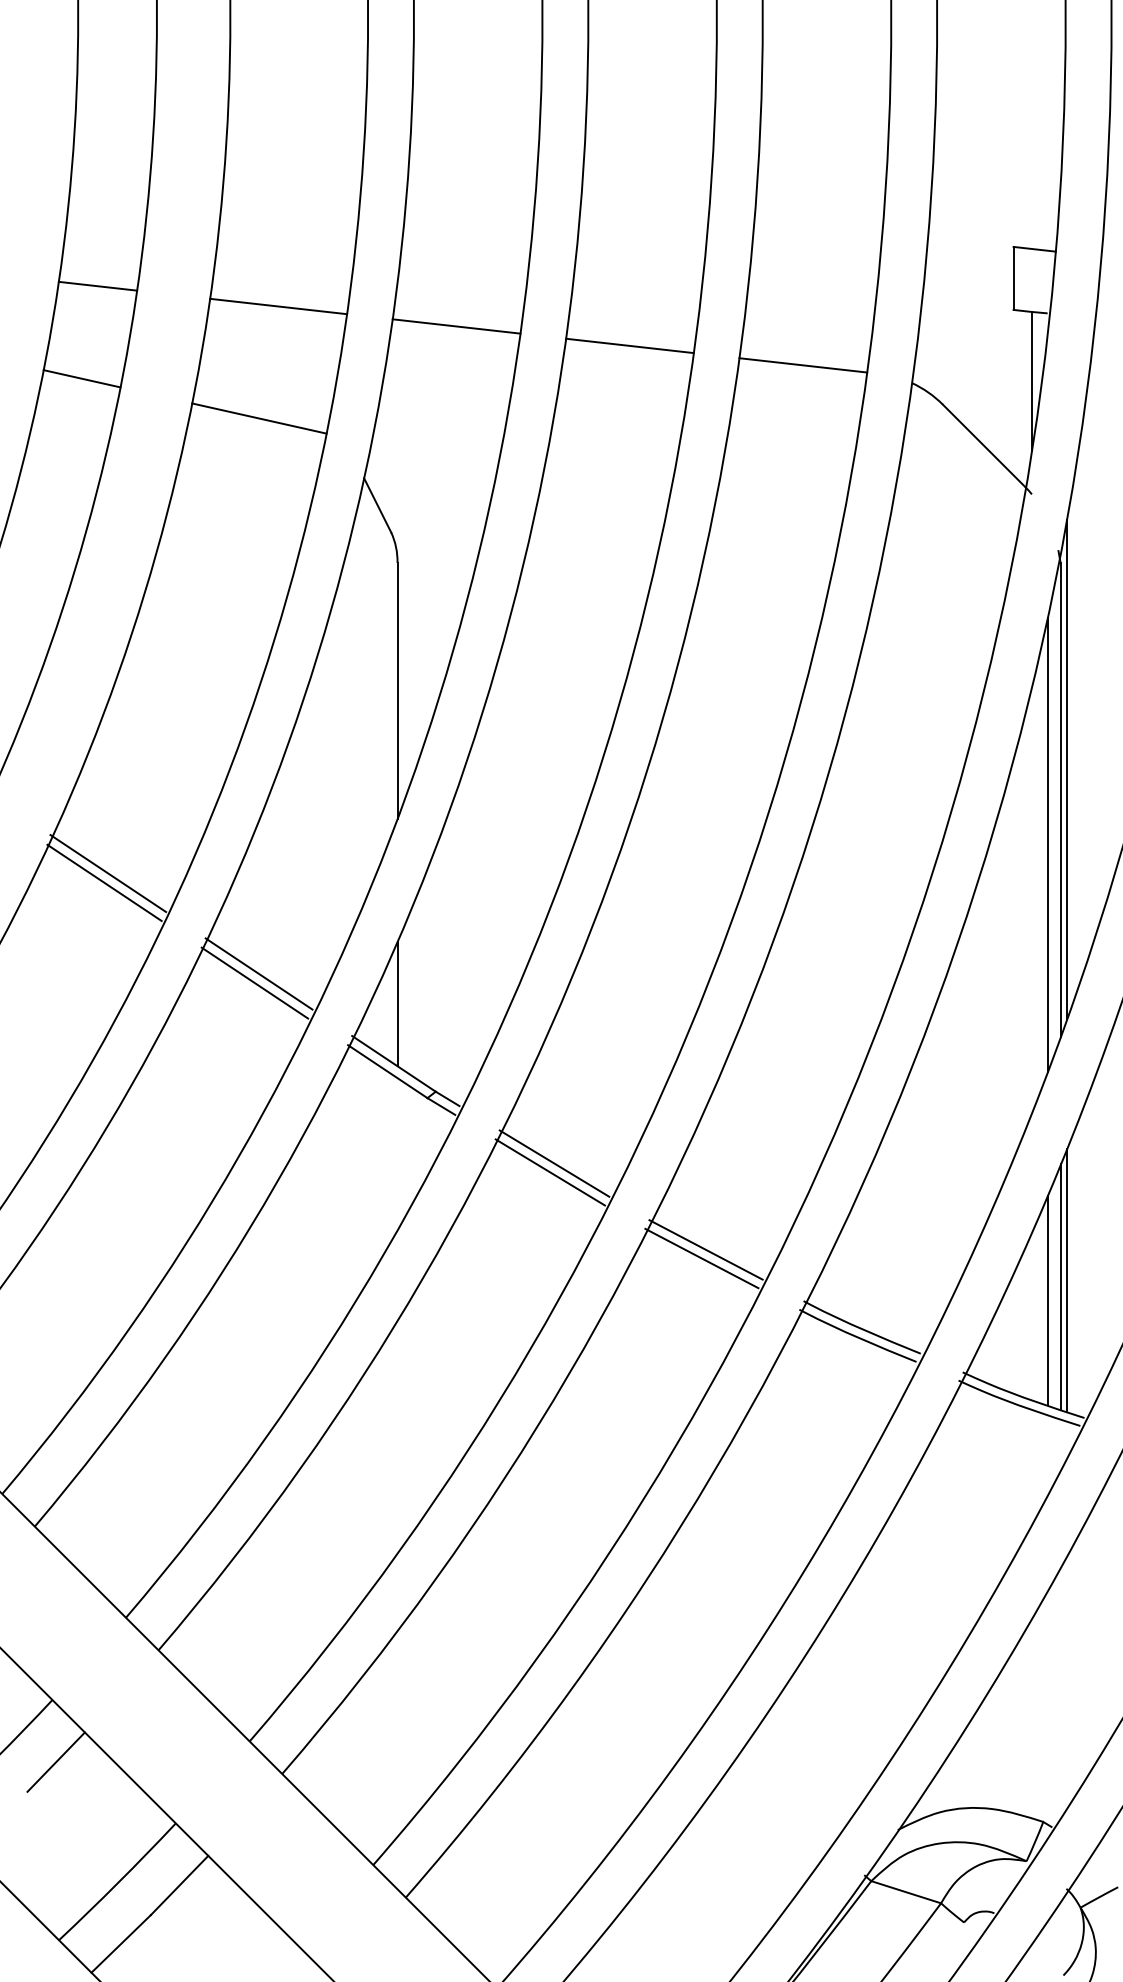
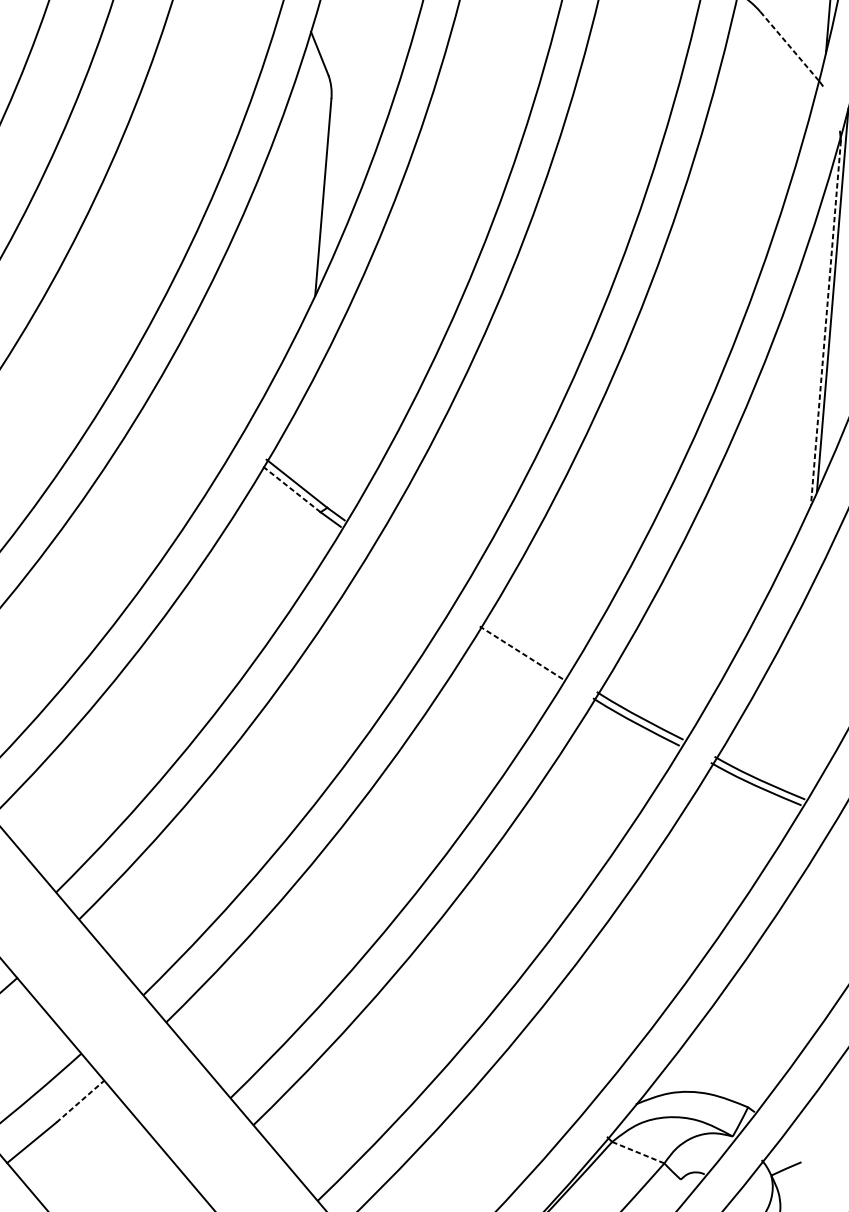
line: (984, 446) -> (789, 46), solid -> dashed
line: (1060, 799) -> (825, 322), solid -> dashed
line: (1047, 844) -> (813, 356), removed
line: (108, 873) -> (89, 319), removed
line: (104, 882) -> (86, 326), removed
line: (258, 973) -> (198, 405), removed
line: (254, 982) -> (194, 412), removed
line: (397, 1003) -> (303, 437), removed
line: (387, 1071) -> (291, 489), solid -> dashed
line: (554, 1163) -> (414, 570), removed
line: (549, 1172) -> (409, 577), removed
line: (705, 1249) -> (524, 646), removed
line: (701, 1258) -> (521, 652), solid -> dashed
line: (1066, 1279) -> (800, 691), removed
line: (1060, 1286) -> (795, 696), removed
line: (1047, 1299) -> (784, 706), removed
line: (179, 1885) -> (80, 1101), solid -> dashed
line: (906, 1892) -> (638, 1152), solid -> dashed

